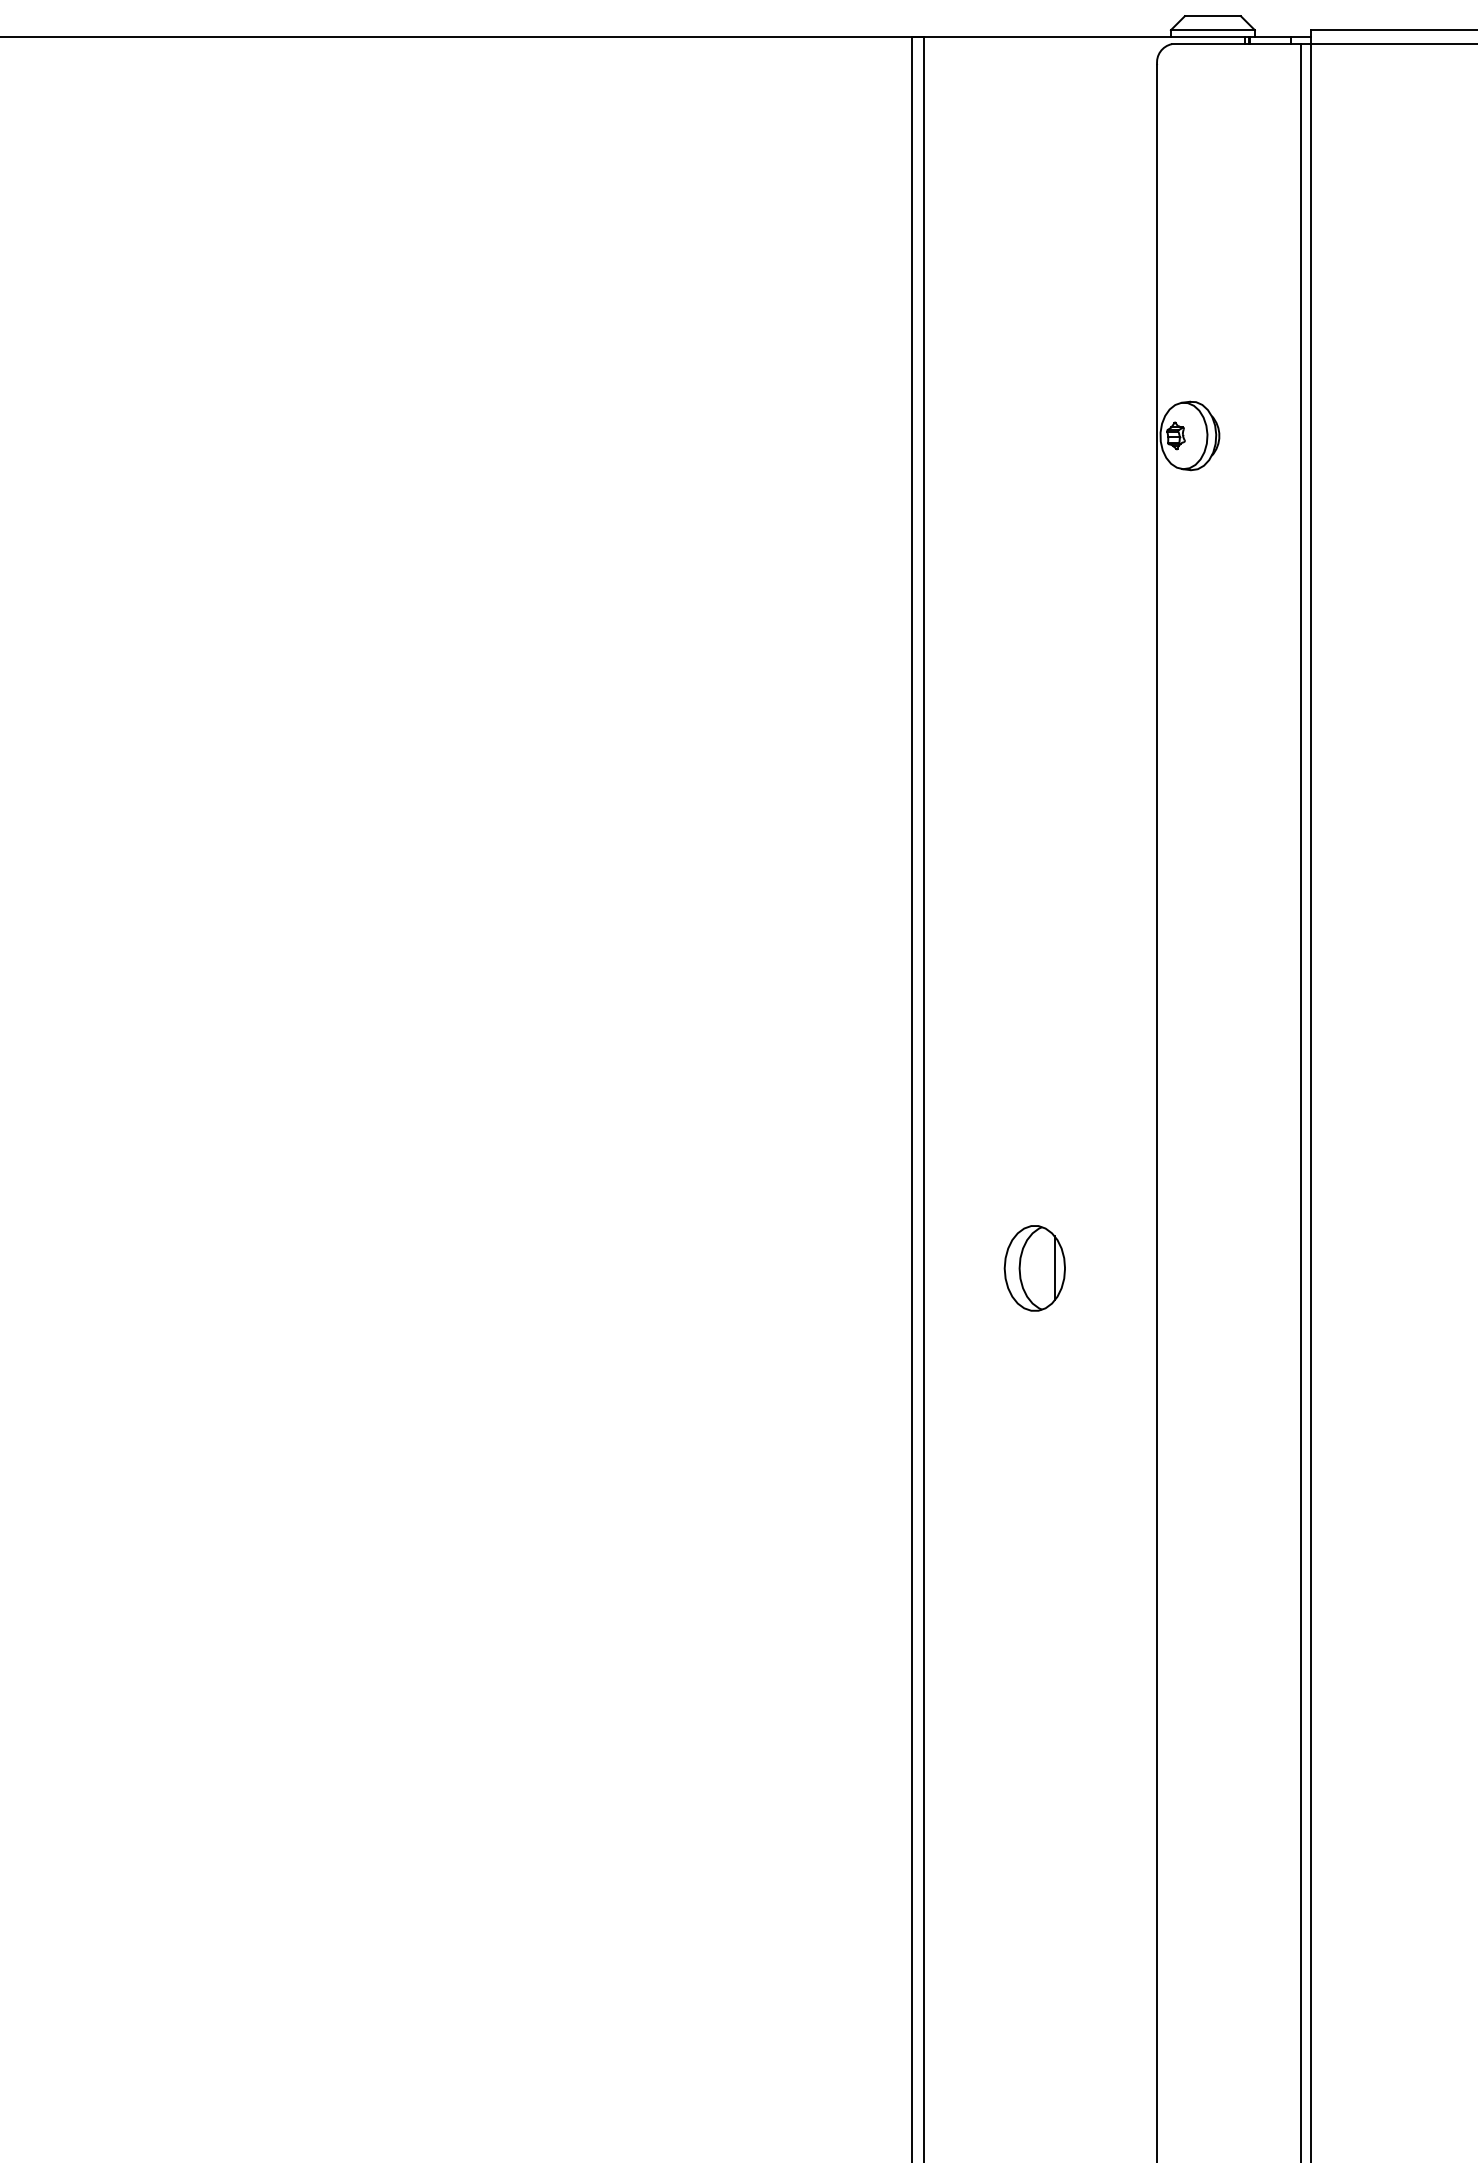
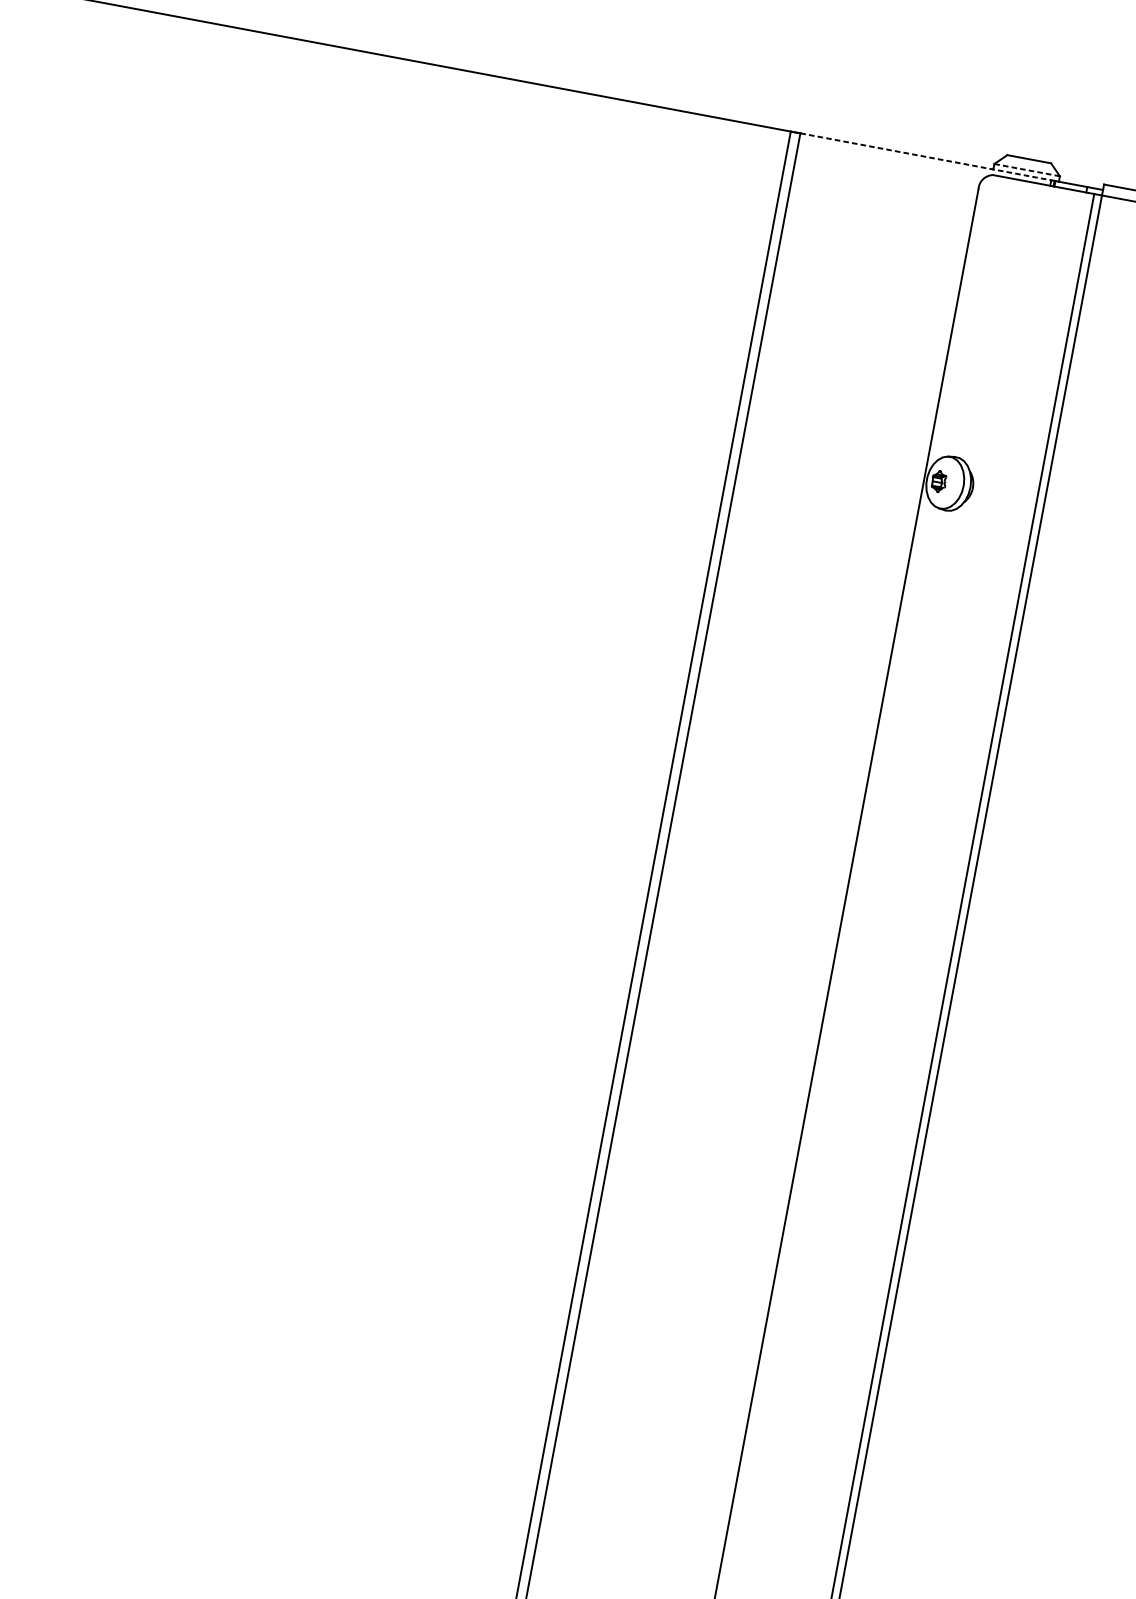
line: (1212, 30) -> (1026, 170), solid -> dashed
line: (1084, 37) -> (925, 157), solid -> dashed
part: (1034, 1268) -> (706, 1111), removed

